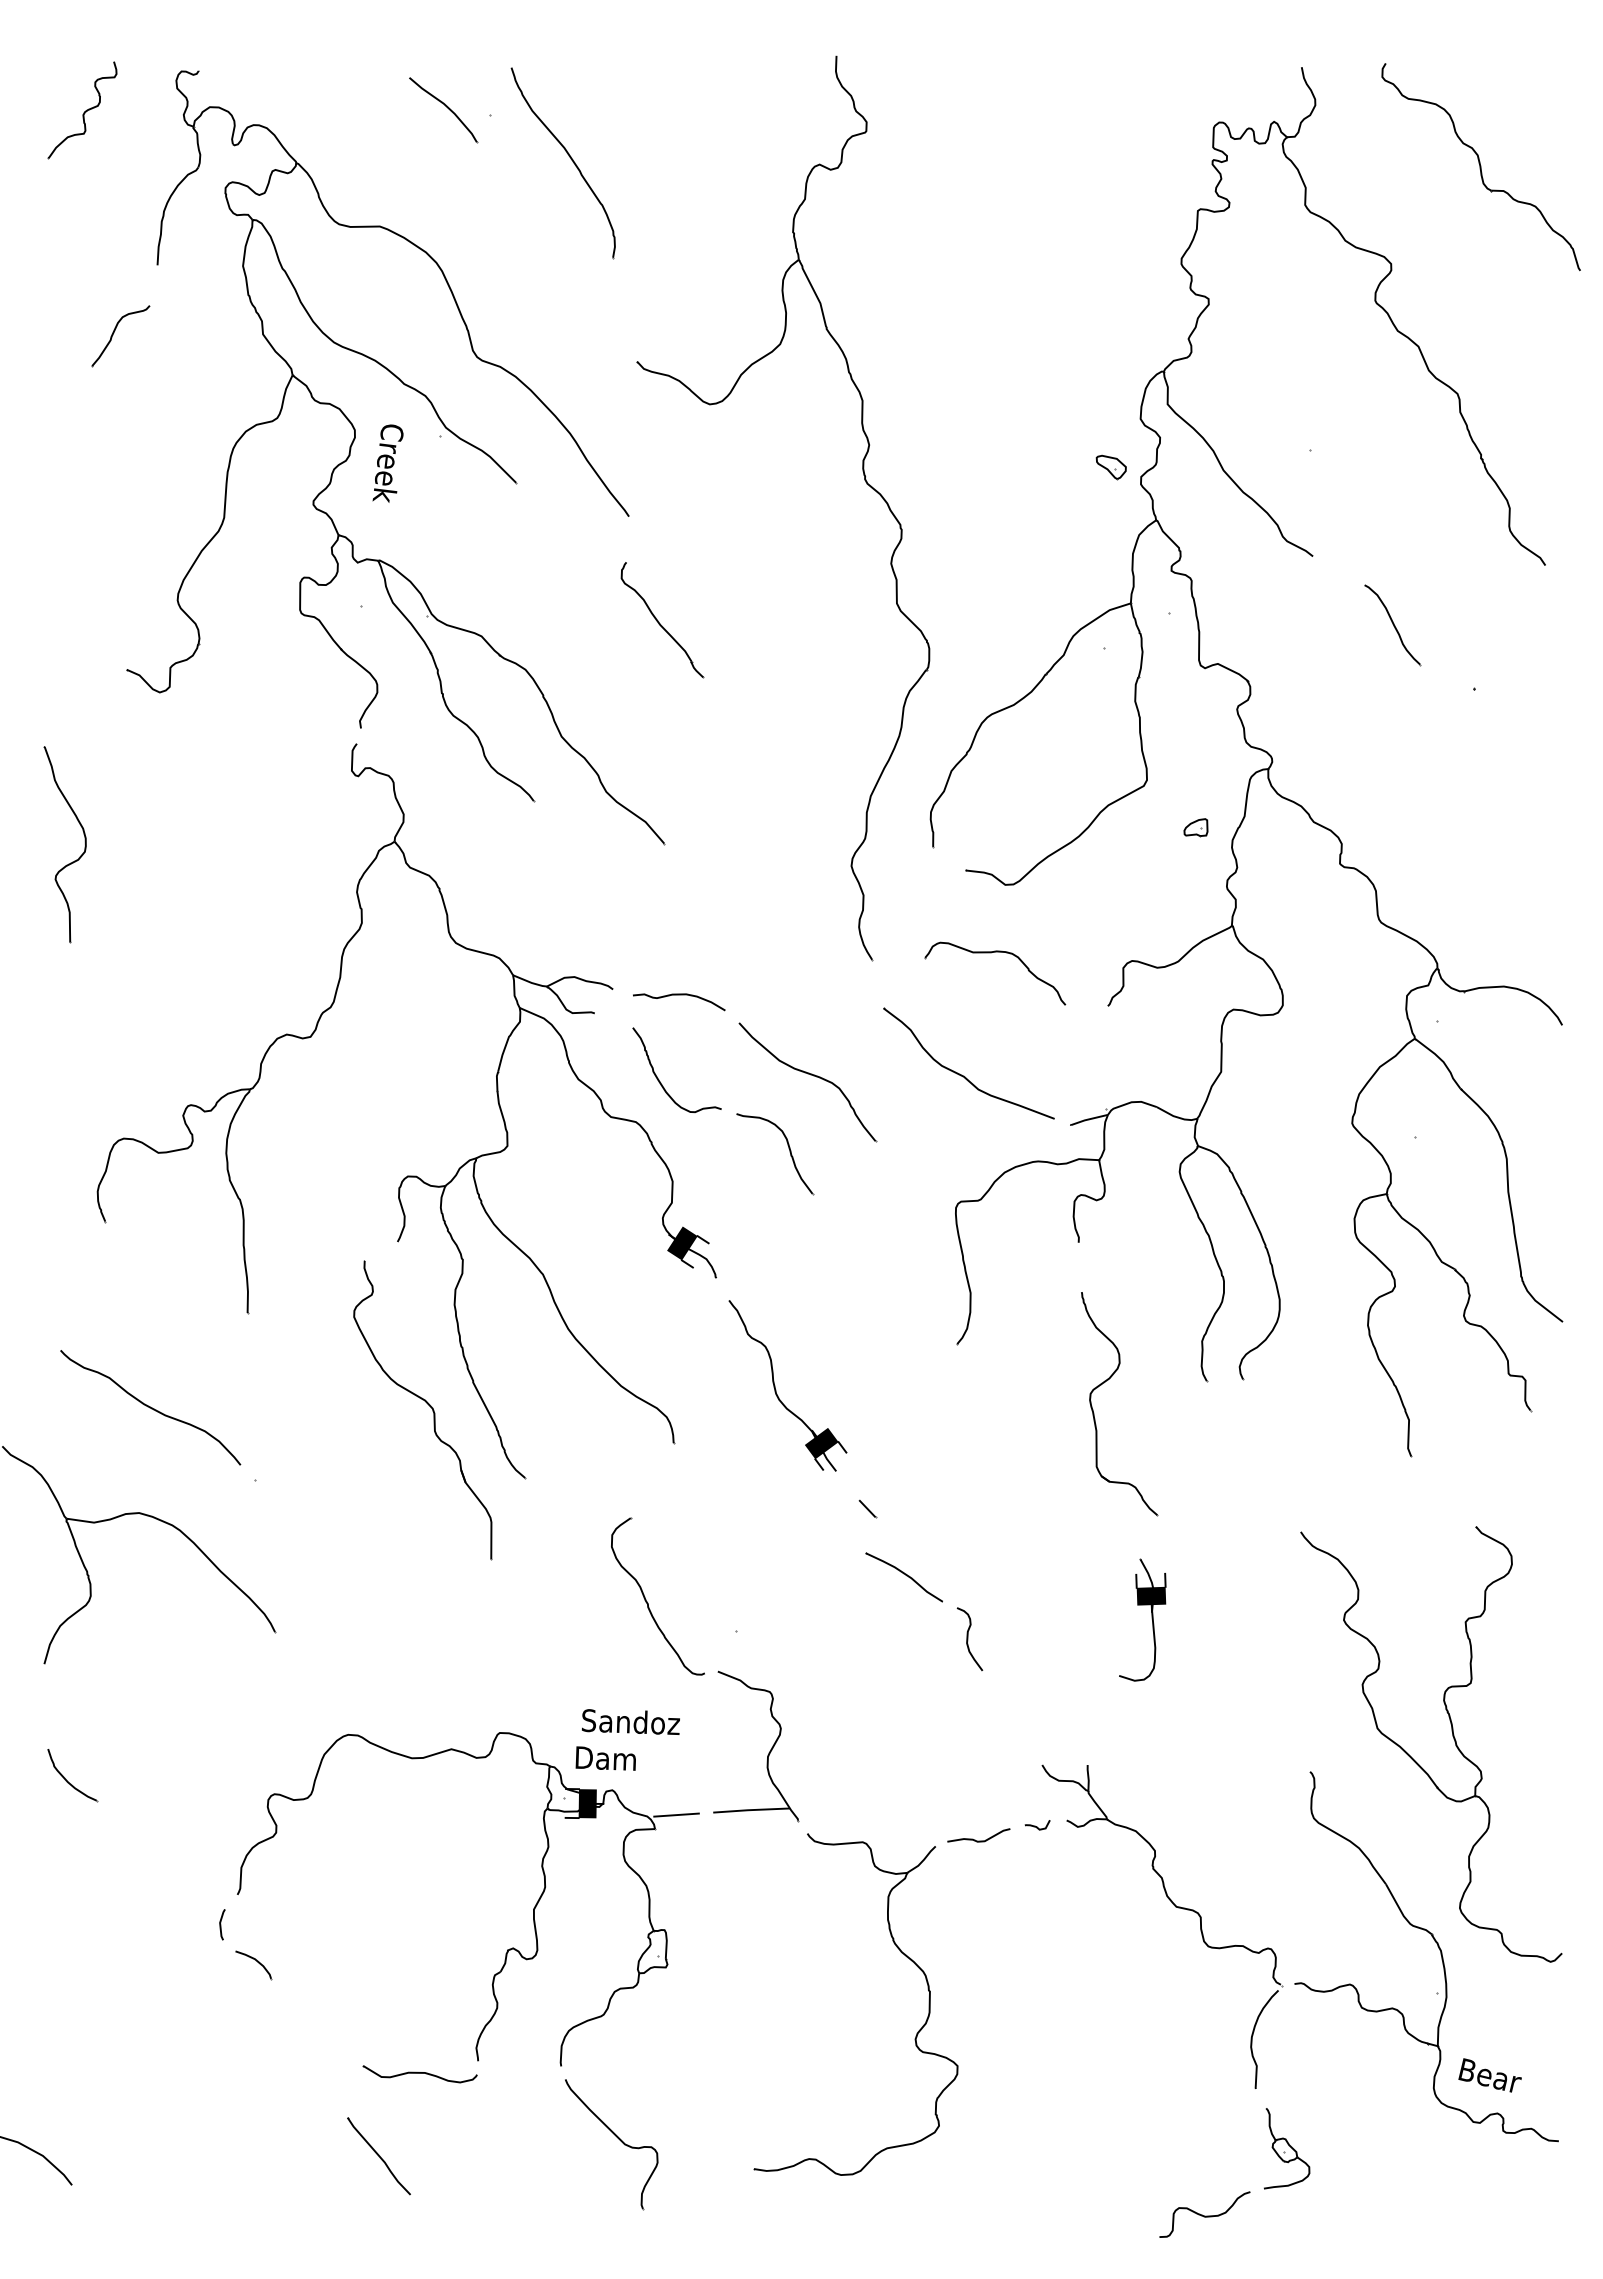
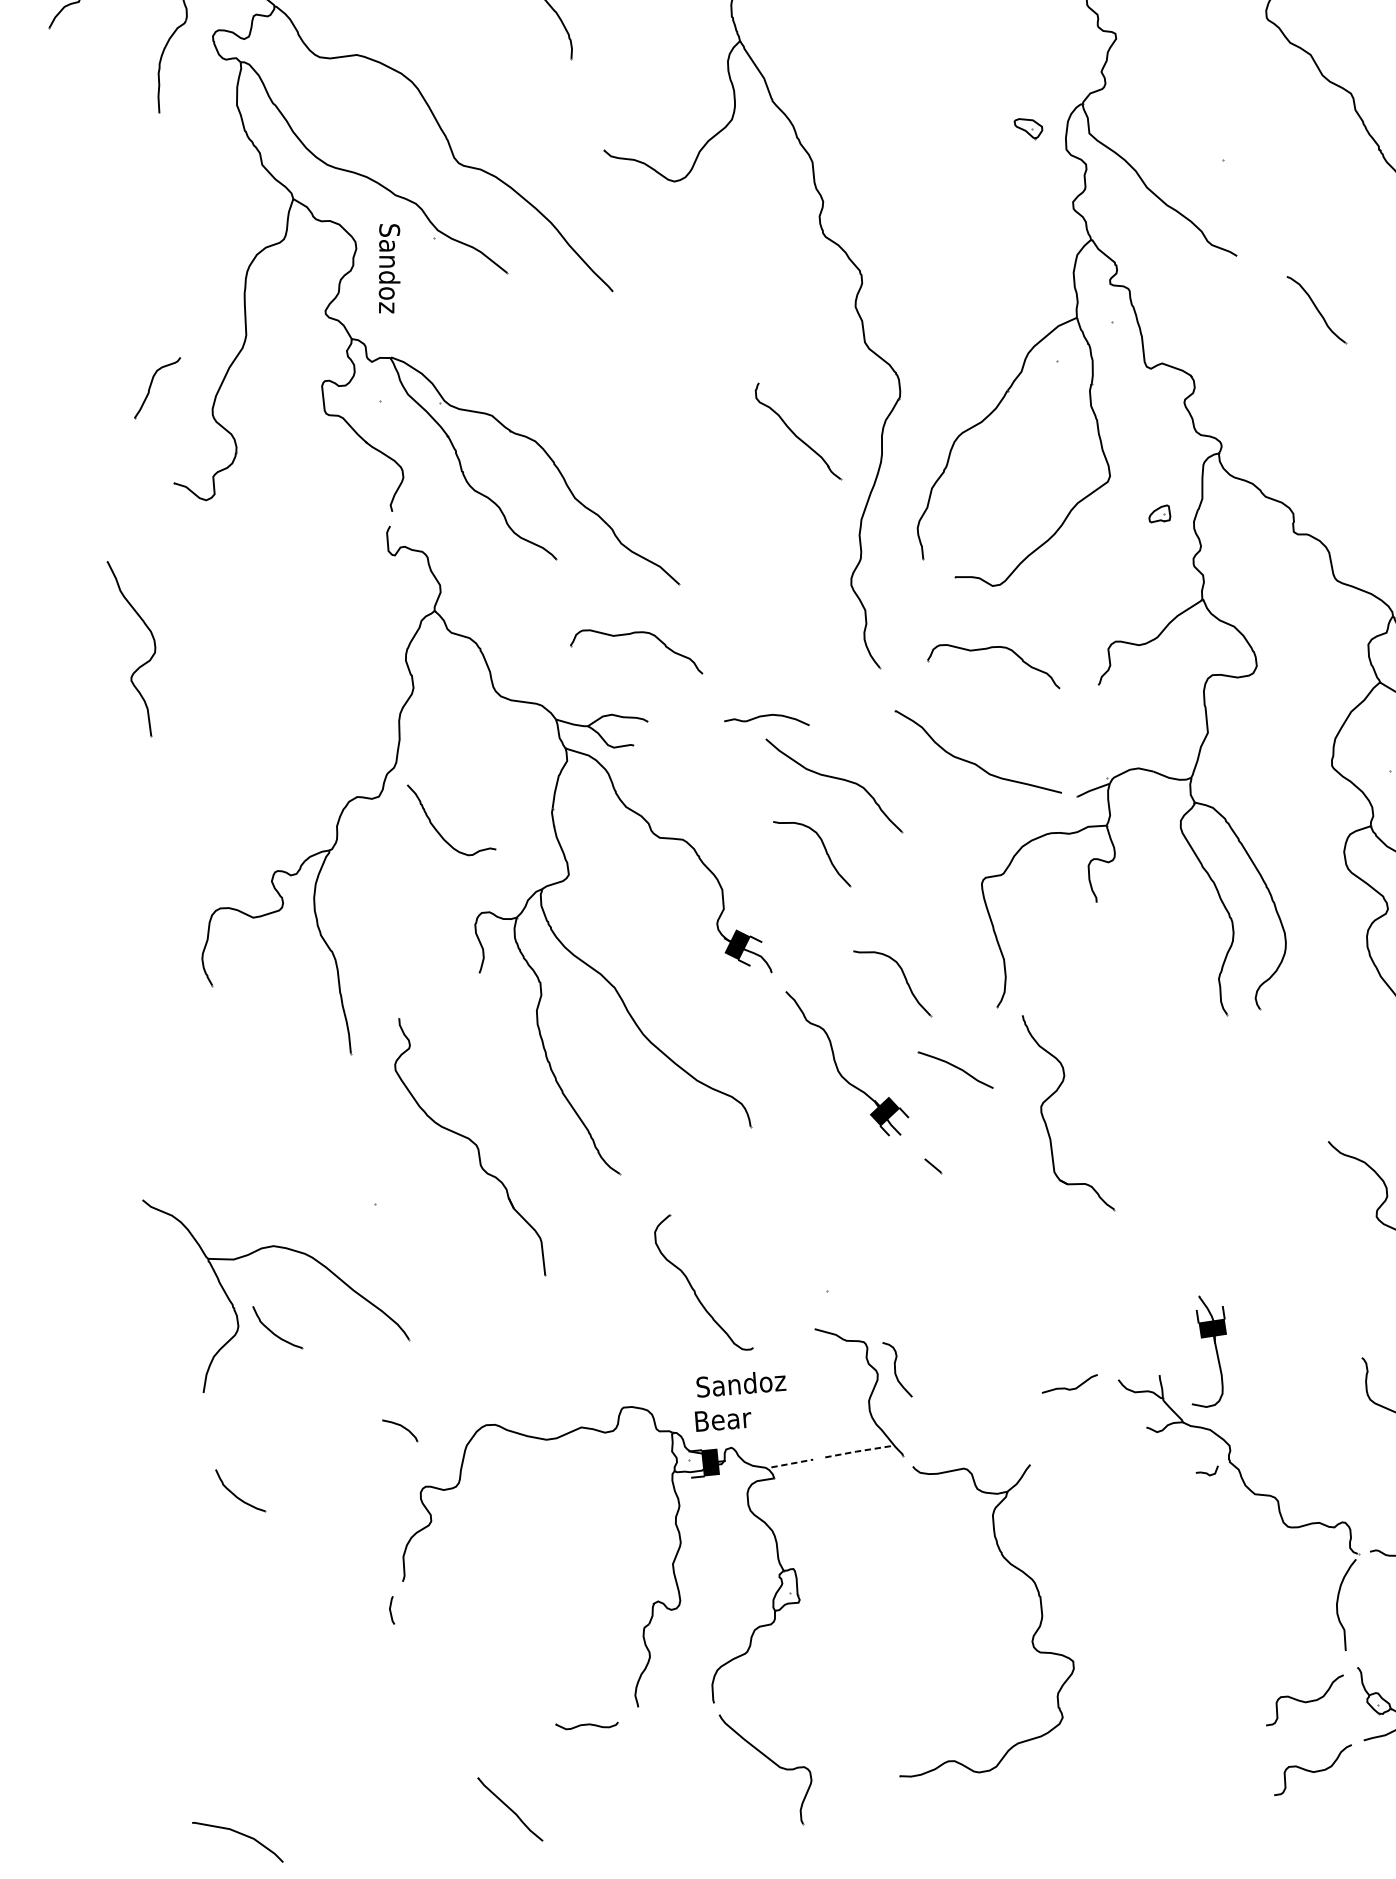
part: (114, 333) -> (151, 386), moved
text: (387, 462) -> (388, 268), Creek -> Sandoz
part: (1110, 467) -> (1028, 128), moved
part: (662, 620) -> (797, 431), moved
part: (604, 892) -> (630, 634), added
curve: (679, 995) -> (766, 716), moved
curve: (661, 1082) -> (439, 831), moved
part: (860, 1303) -> (905, 980), added
part: (1104, 1383) -> (1052, 1095), moved
part: (427, 1404) -> (471, 1141), moved
curve: (150, 1407) -> (272, 1149), removed
part: (903, 1577) -> (955, 1070), moved
part: (647, 1601) -> (693, 1288), moved
part: (128, 1607) -> (273, 1332), added
part: (1151, 1619) -> (1215, 1349), moved
curve: (968, 1639) -> (896, 1370), moved
text: (606, 1758) -> (722, 1419), Dam -> Bear
line: (751, 1810) -> (859, 1451), solid -> dashed
line: (677, 1815) -> (793, 1463), solid -> dashed
curve: (1037, 1826) -> (1207, 1472), moved
curve: (975, 1839) -> (1067, 1387), moved
part: (253, 1965) -> (400, 1431), moved
part: (419, 2074) -> (586, 1725), size x0.6
curve: (1204, 2138) -> (1304, 1701), added
part: (378, 2156) -> (509, 1809), moved

